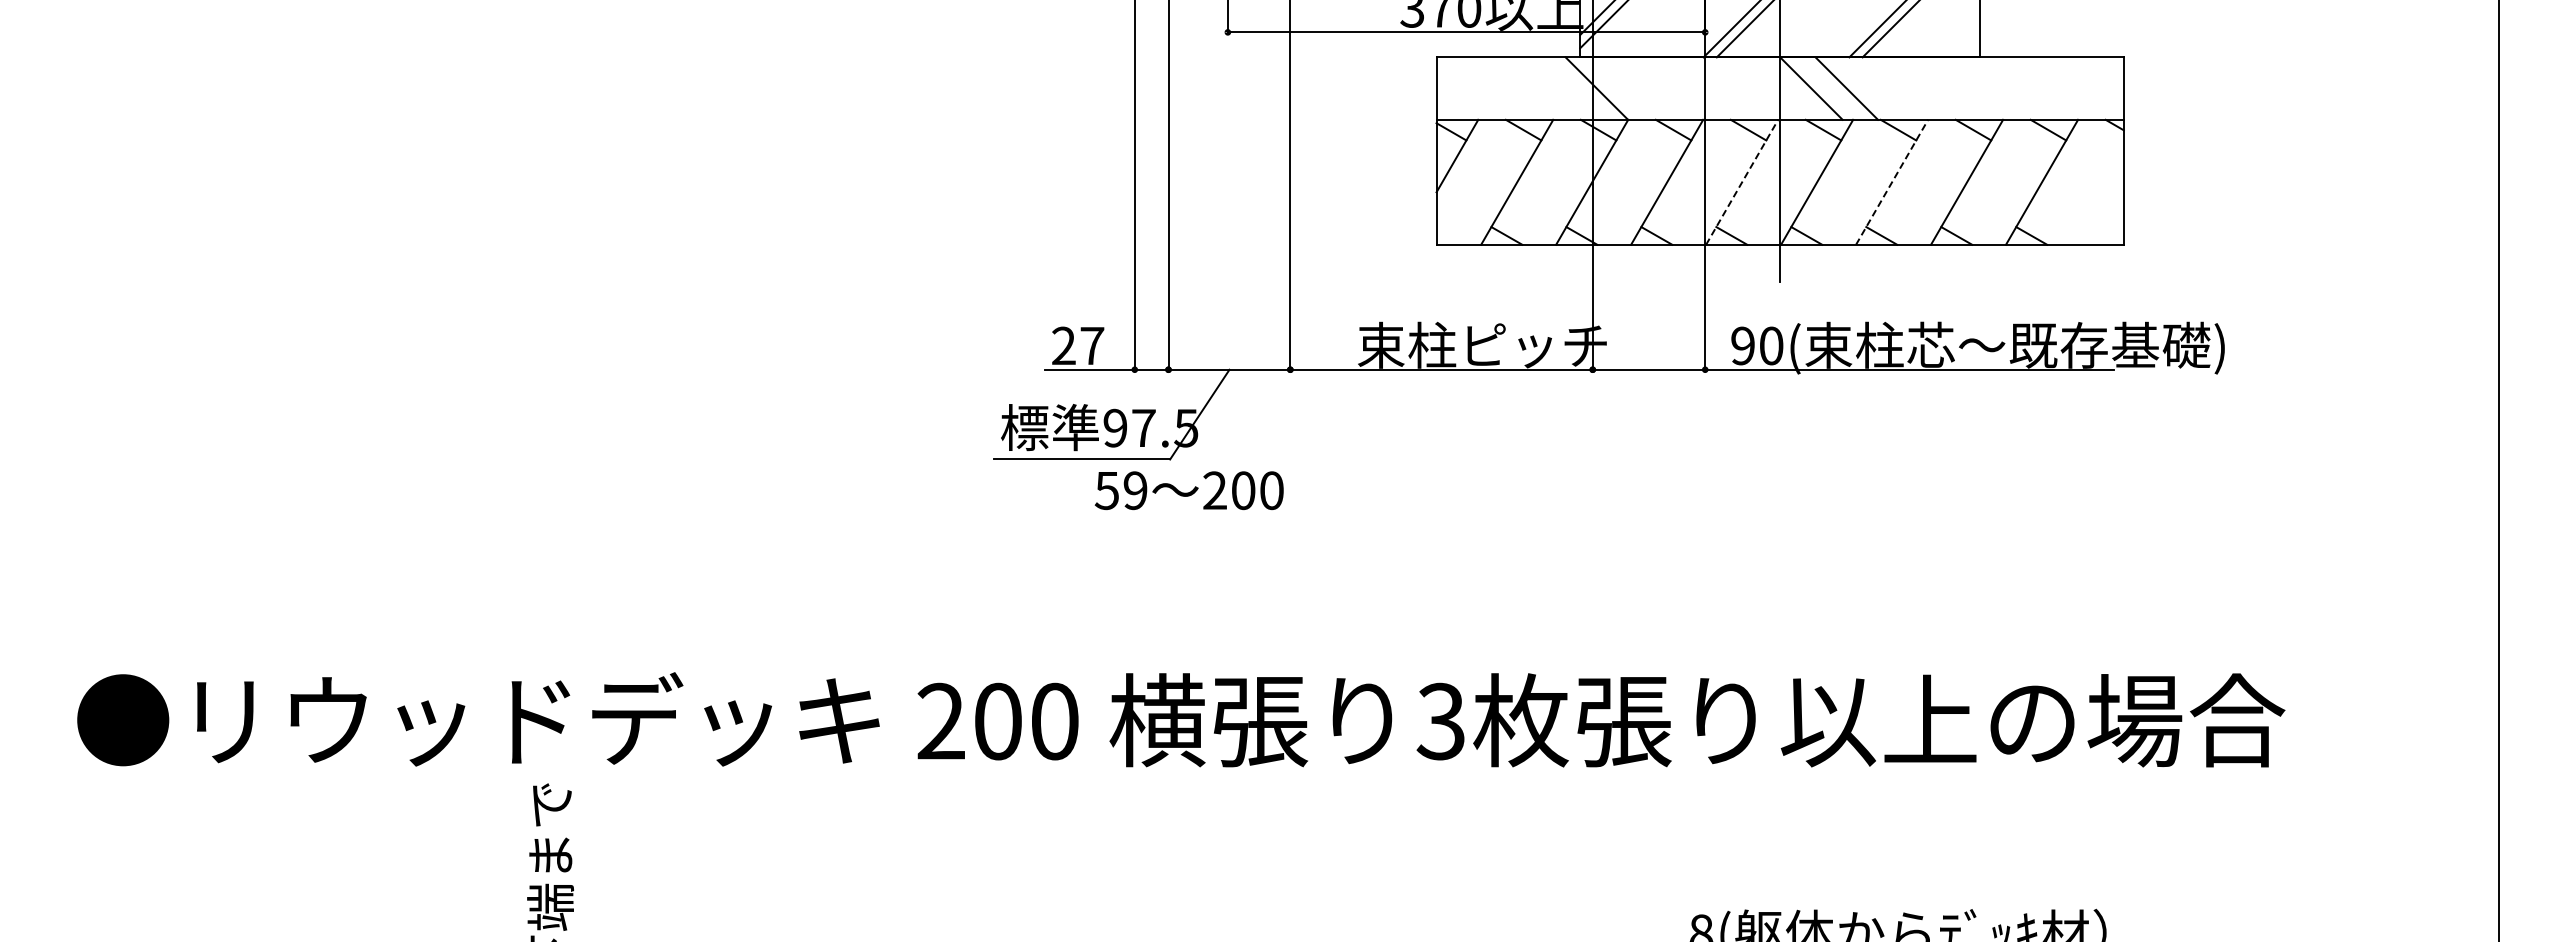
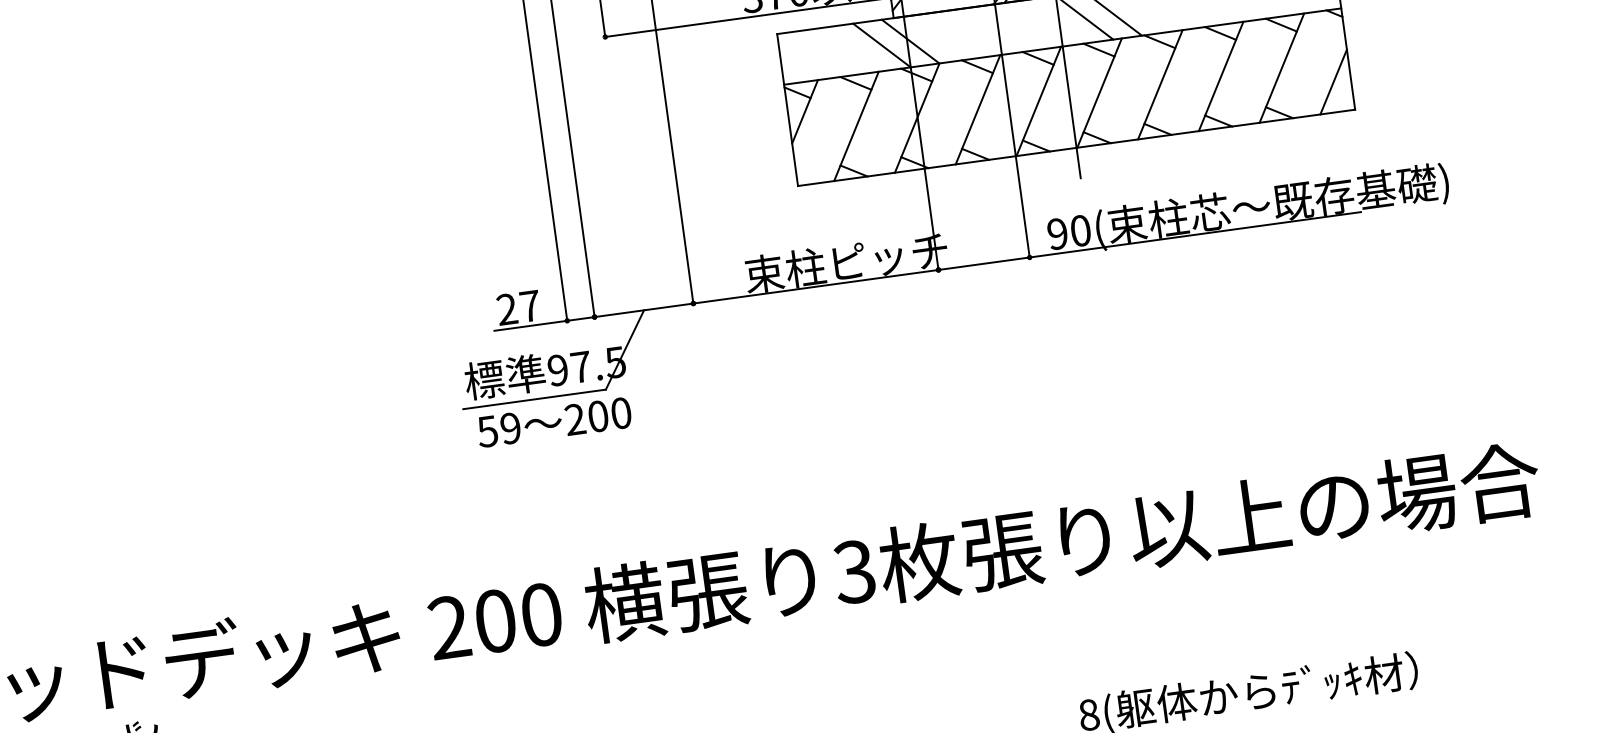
line: (1561, 88) -> (881, 45), added
line: (1742, 181) -> (1038, 100), dashed -> solid
line: (1892, 181) -> (1160, 84), dashed -> solid
line: (2101, 207) -> (1332, 81), added
text: (1188, 490) -> (553, 422), moved

